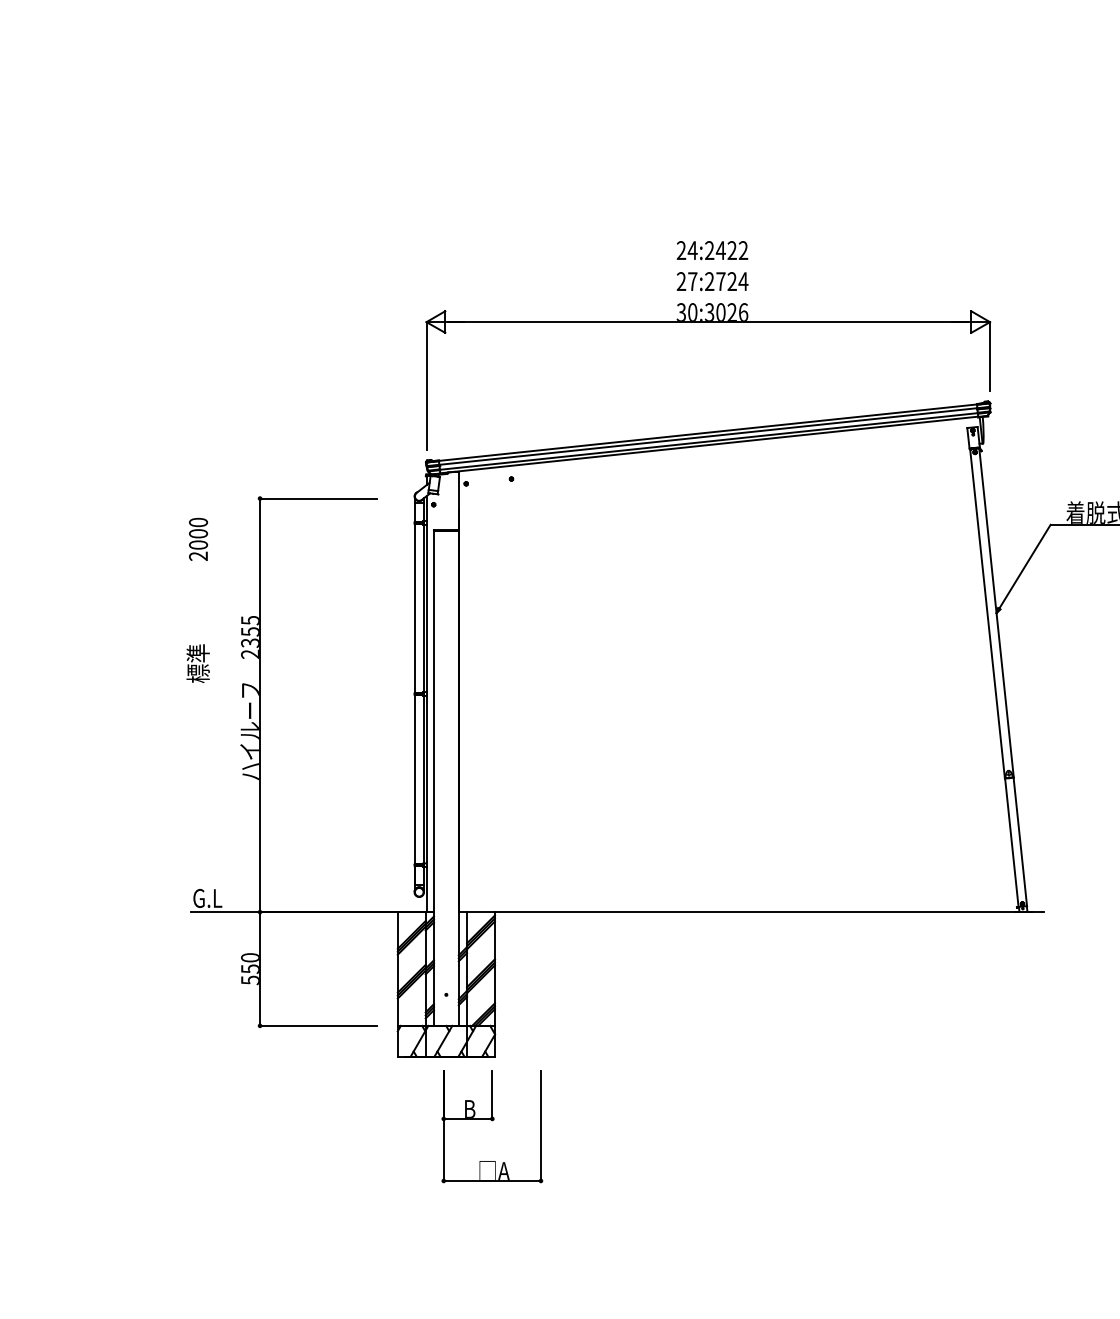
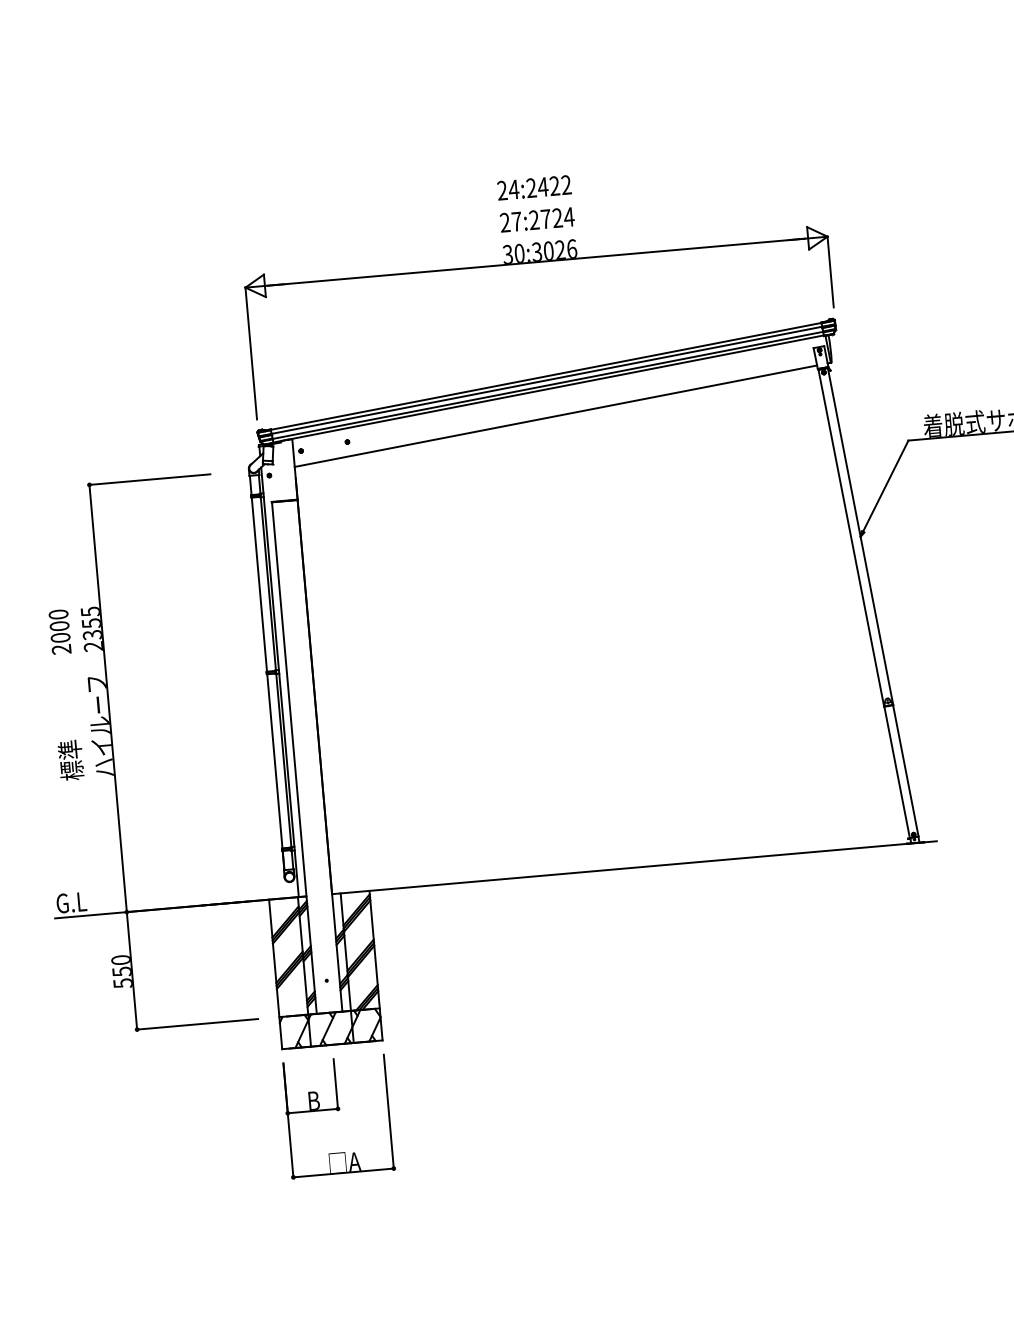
line: (713, 471) -> (555, 415), added
text: (197, 600) -> (64, 695), moved
part: (492, 1126) -> (338, 1116), moved

